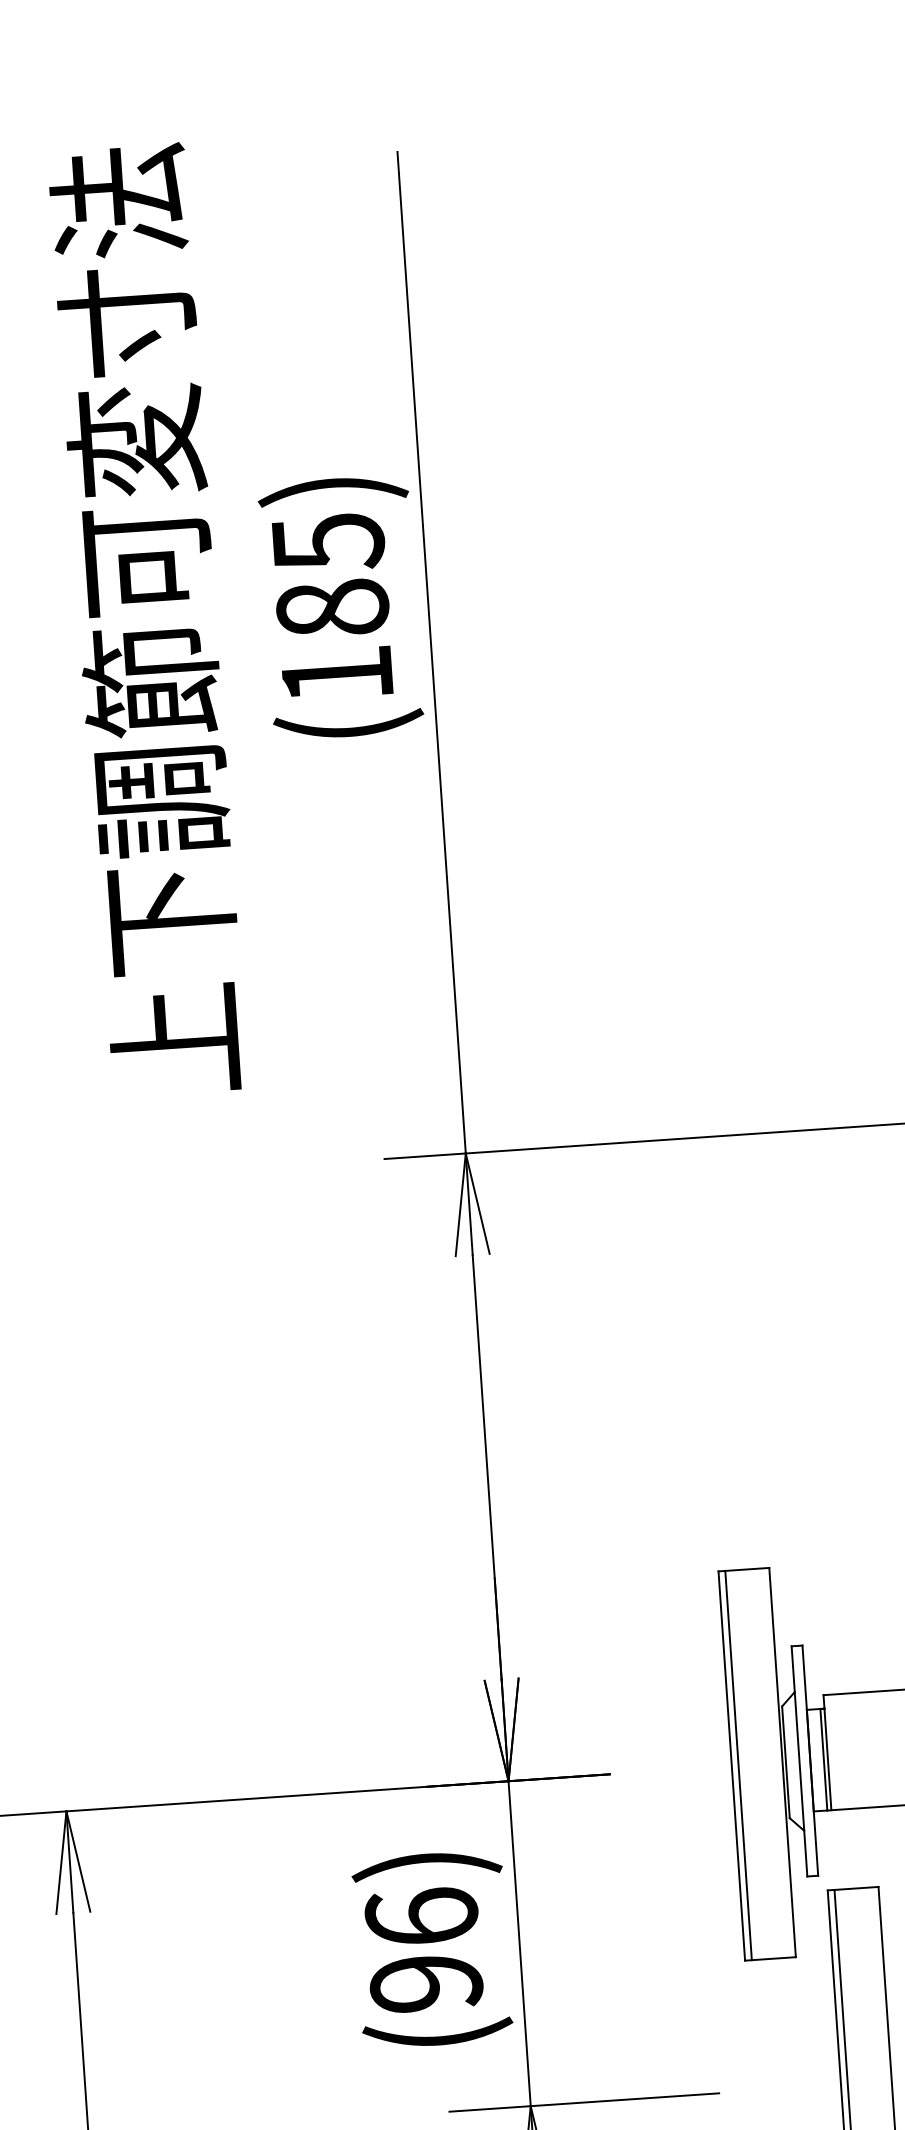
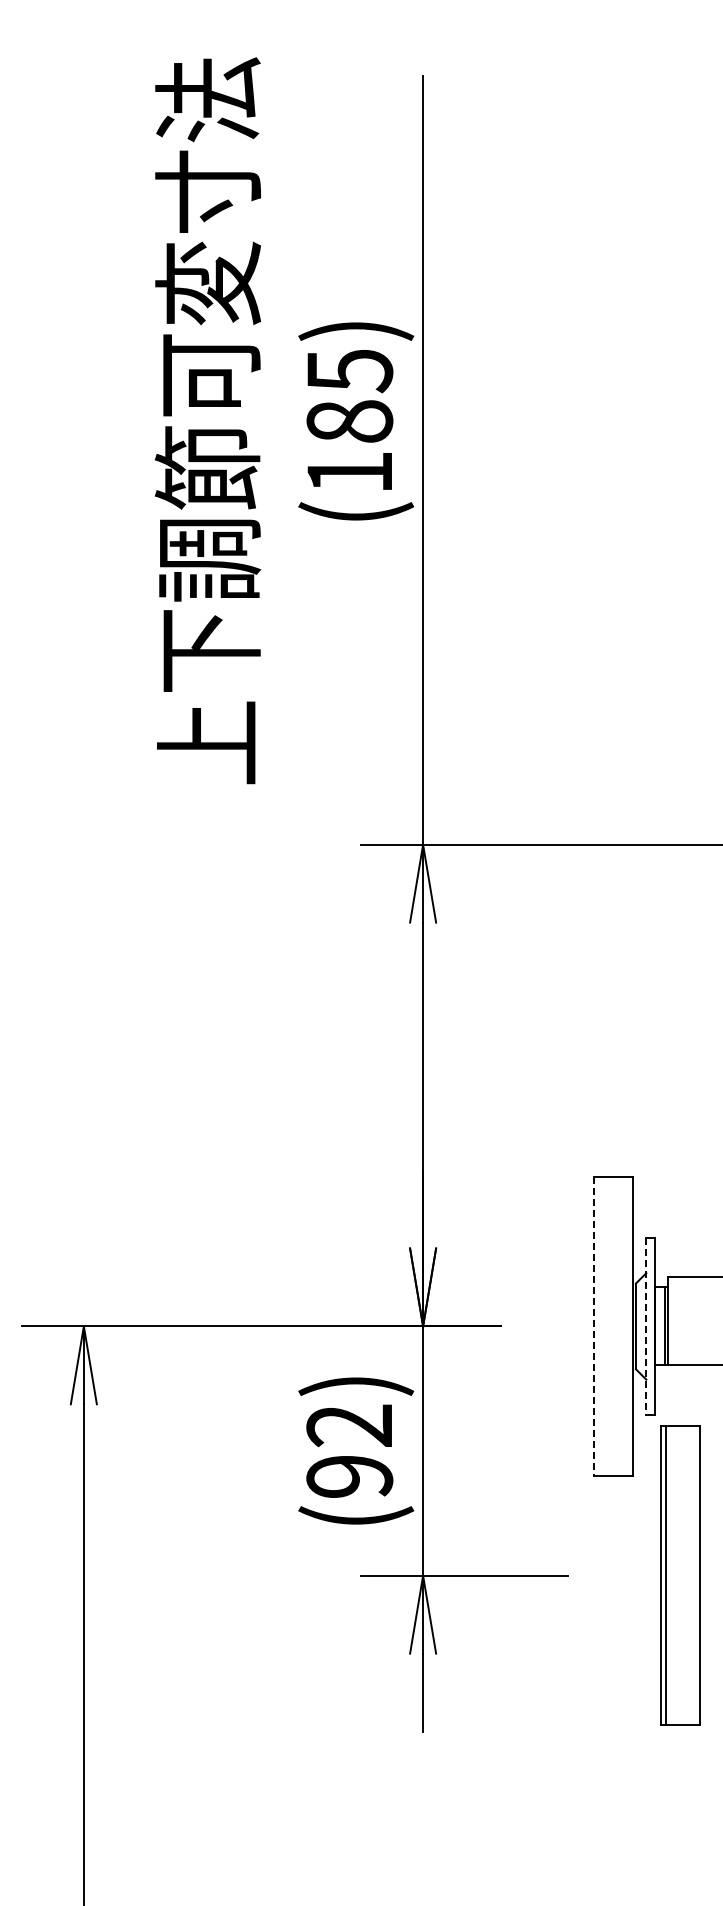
line: (799, 1761) -> (646, 1326), solid -> dashed
line: (738, 1765) -> (599, 1326), removed
line: (731, 1766) -> (594, 1326), solid -> dashed
text: (421, 1916) -> (349, 1425), (96) -> (92)

